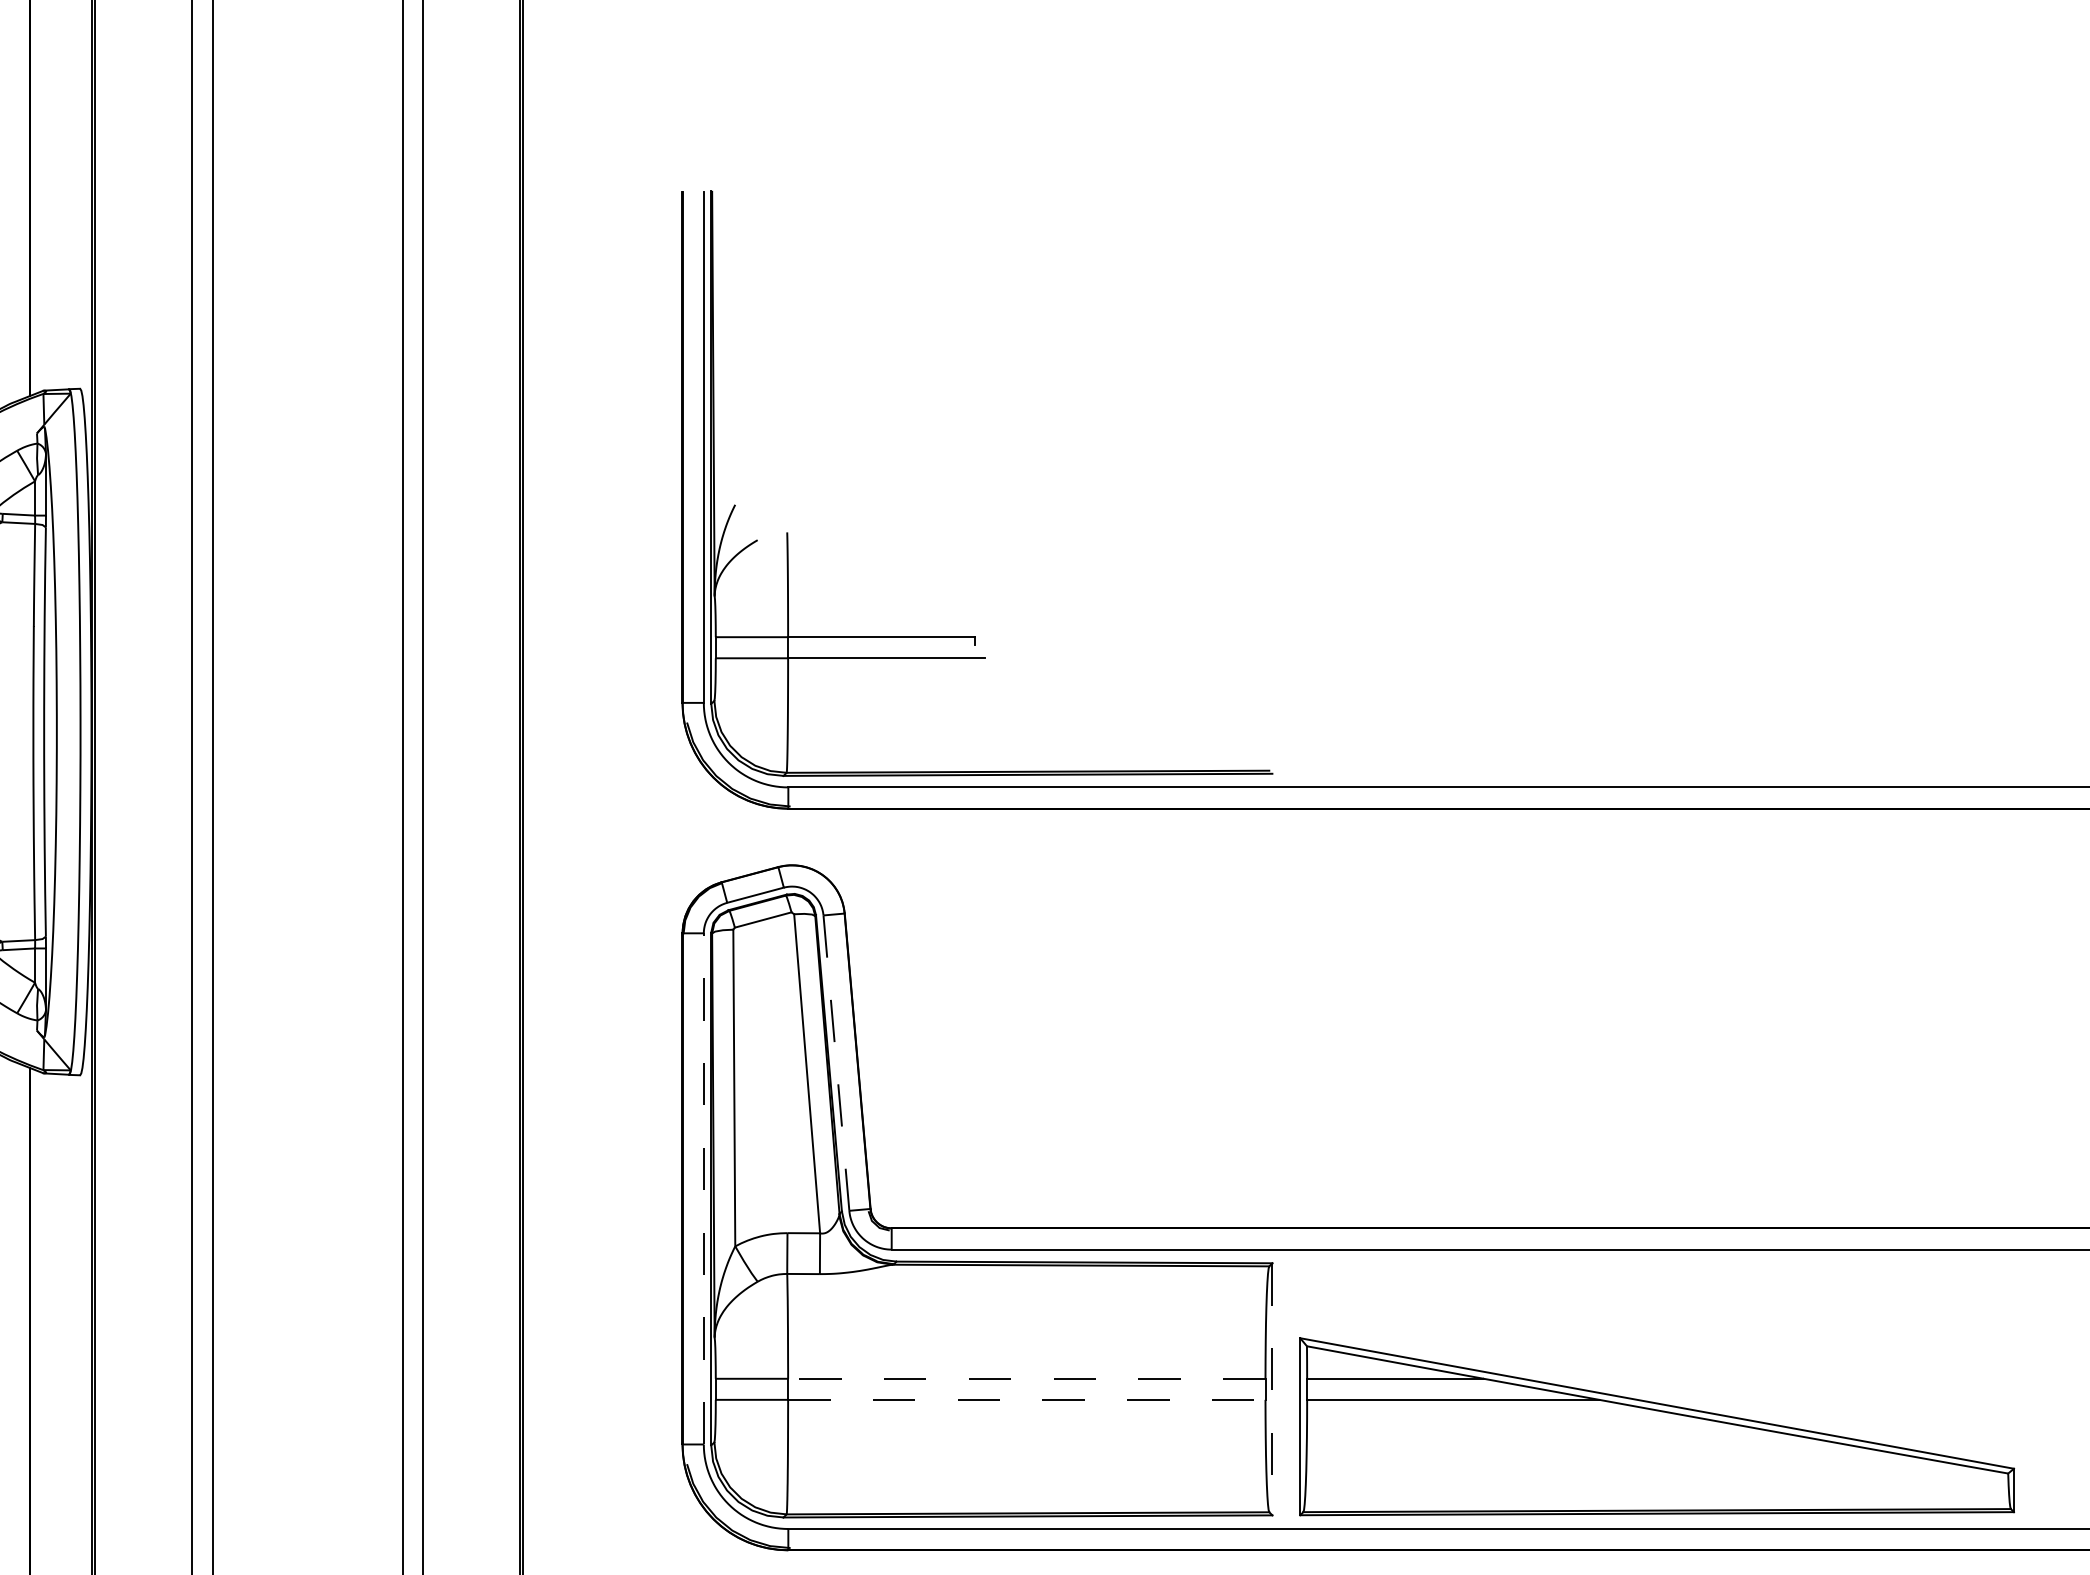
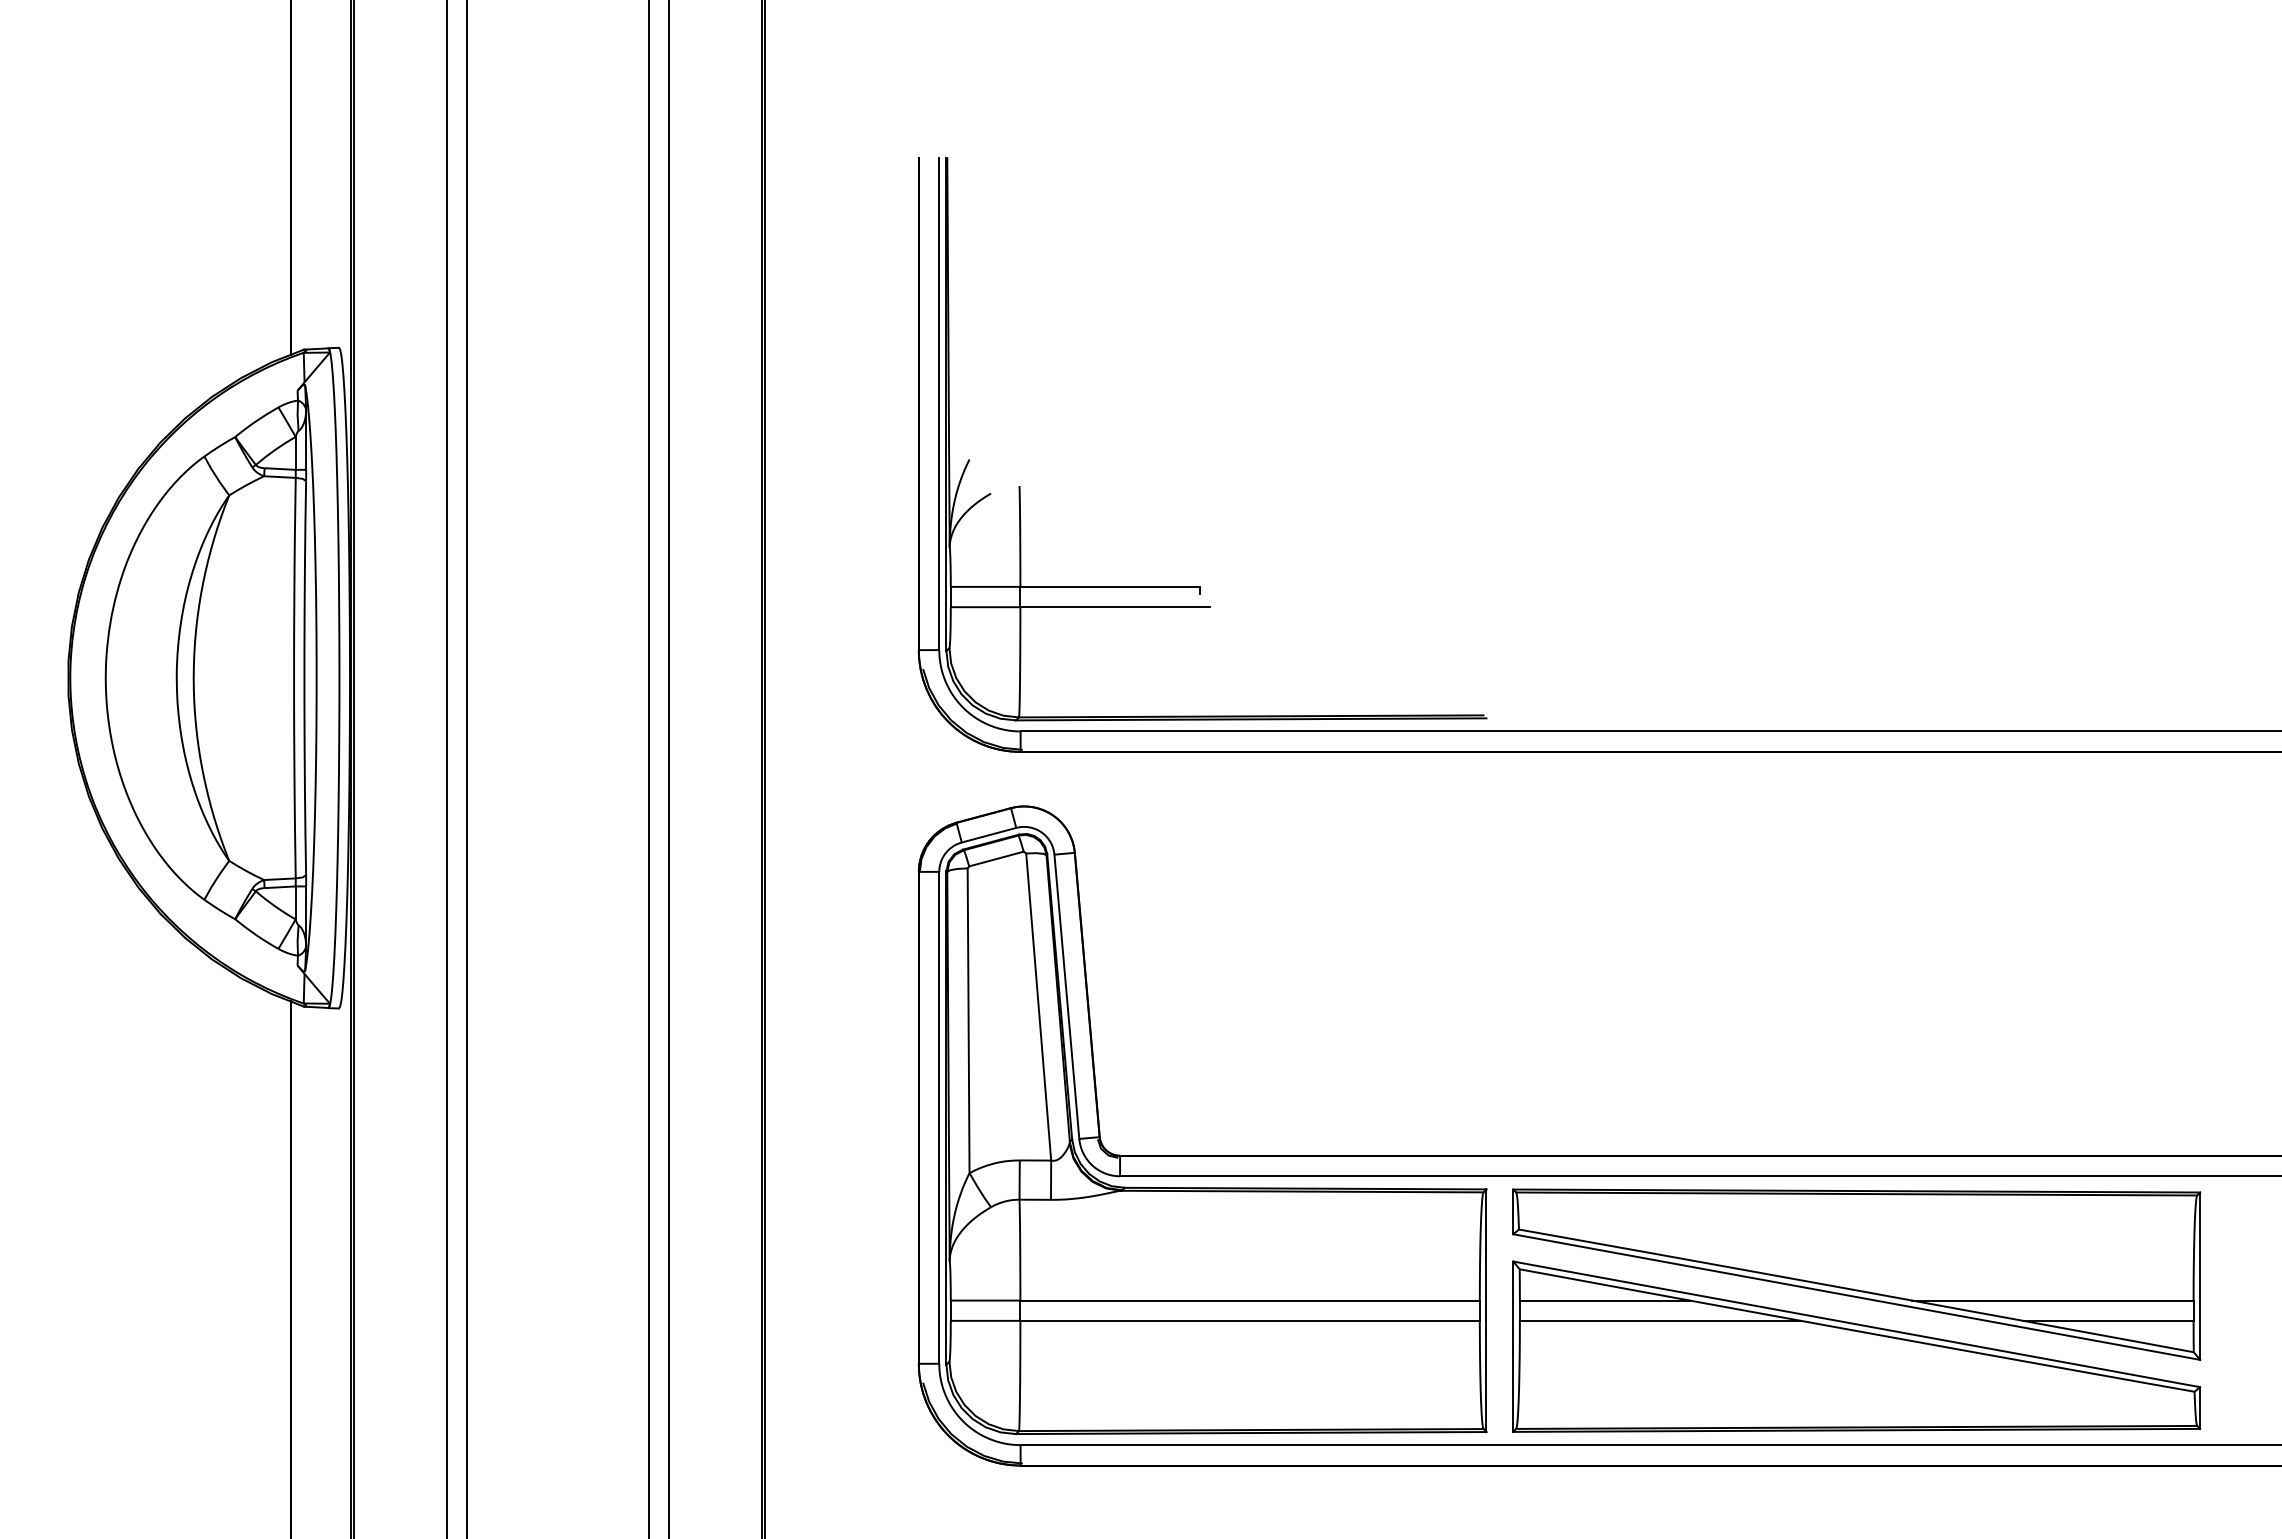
line: (836, 1062) -> (1066, 996), dashed -> solid
line: (704, 1188) -> (939, 1117), dashed -> solid
part: (1656, 1351) -> (1856, 1274), added
line: (1027, 1378) -> (1250, 1300), dashed -> solid
line: (1272, 1390) -> (1486, 1311), dashed -> solid
line: (1027, 1399) -> (1250, 1320), dashed -> solid

